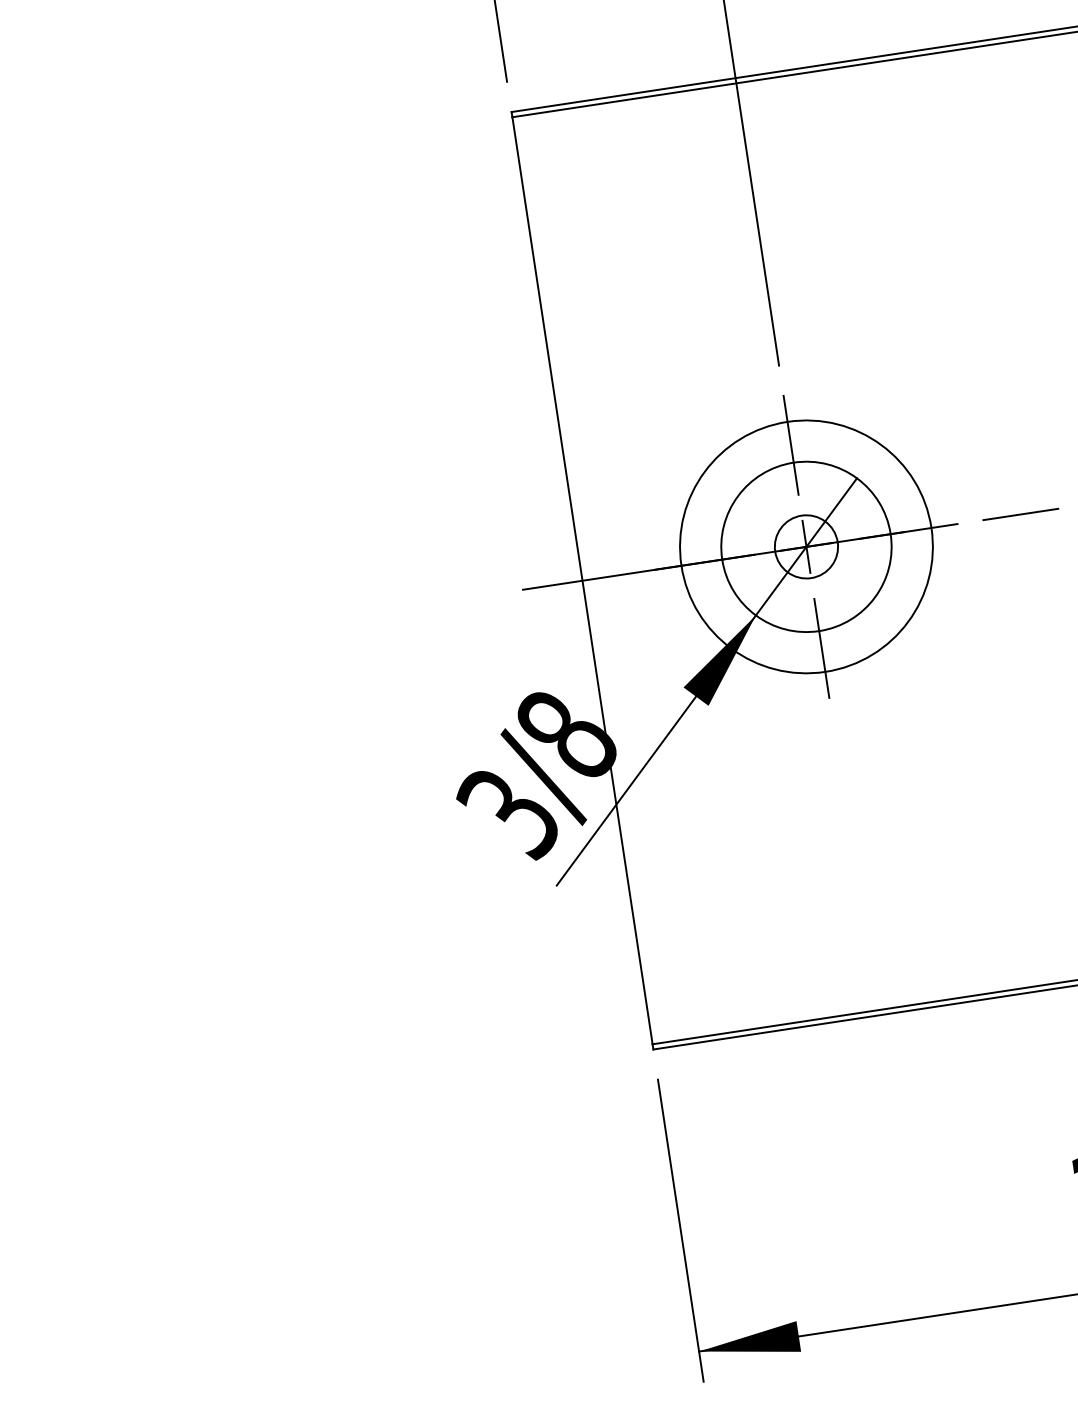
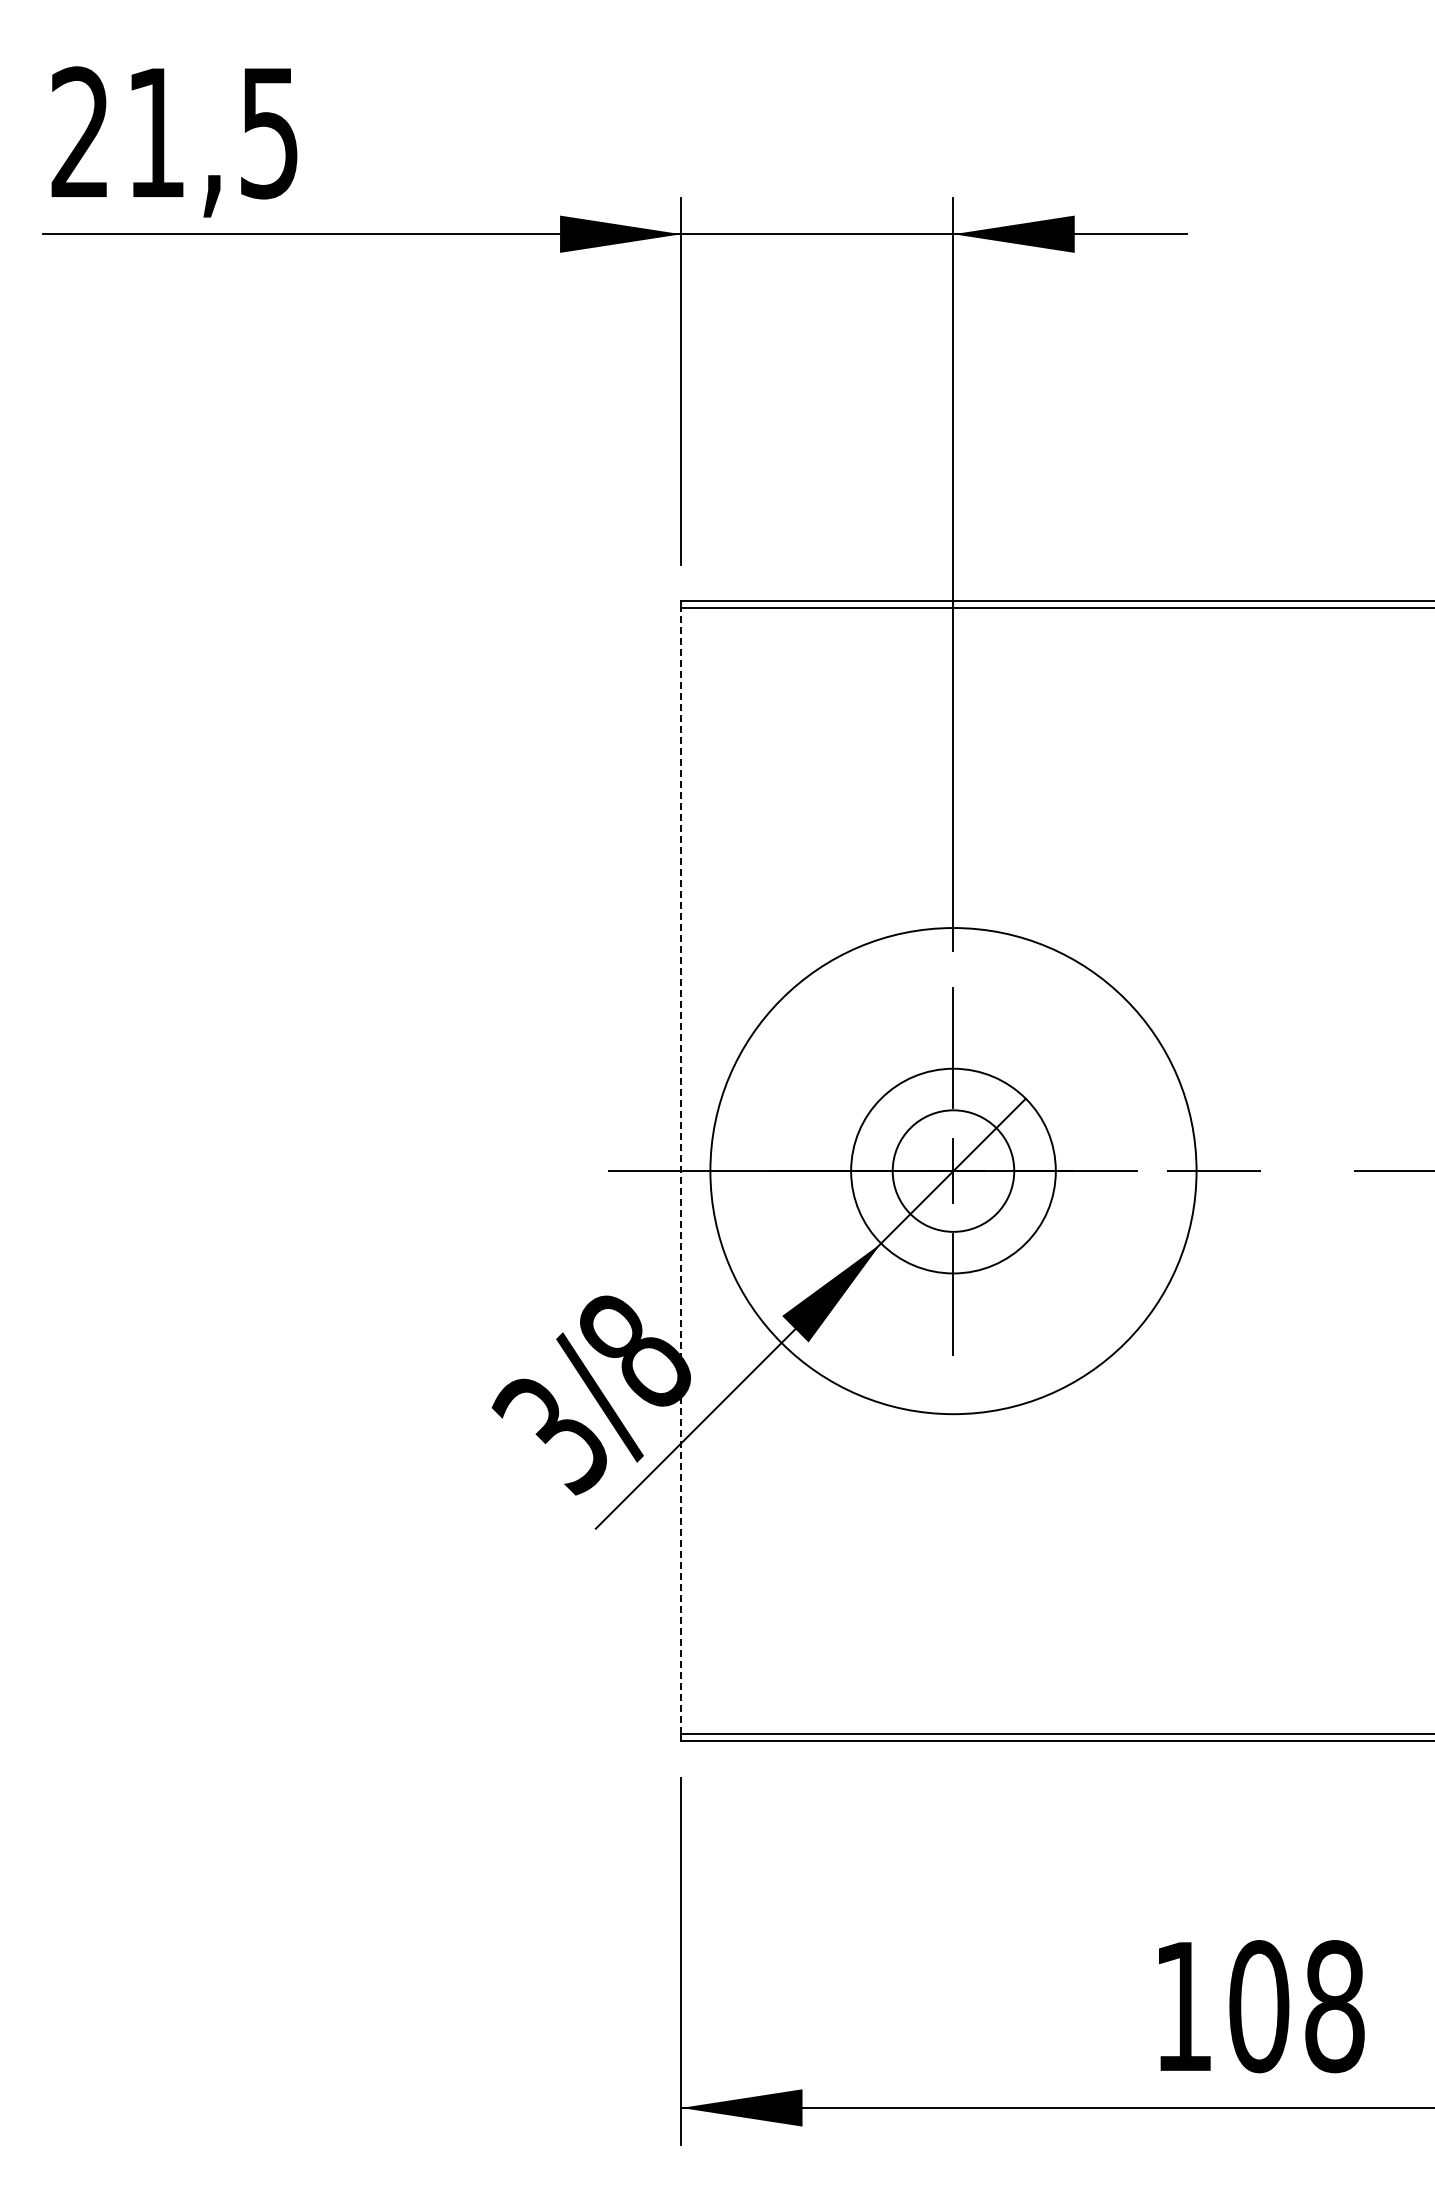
circle: (806, 547) -> (953, 1171), size x1.6
circle: (806, 547) -> (953, 1171), size x1.6
line: (582, 580) -> (681, 1170), solid -> dashed

